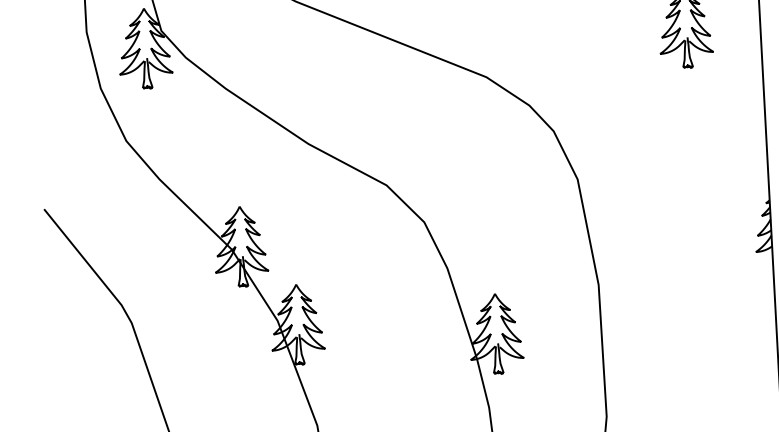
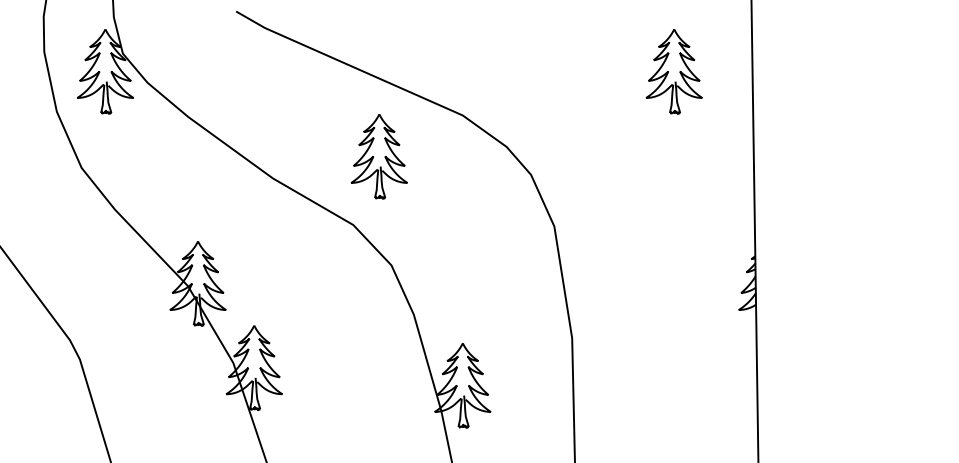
part: (408, 119) -> (378, 156), added

